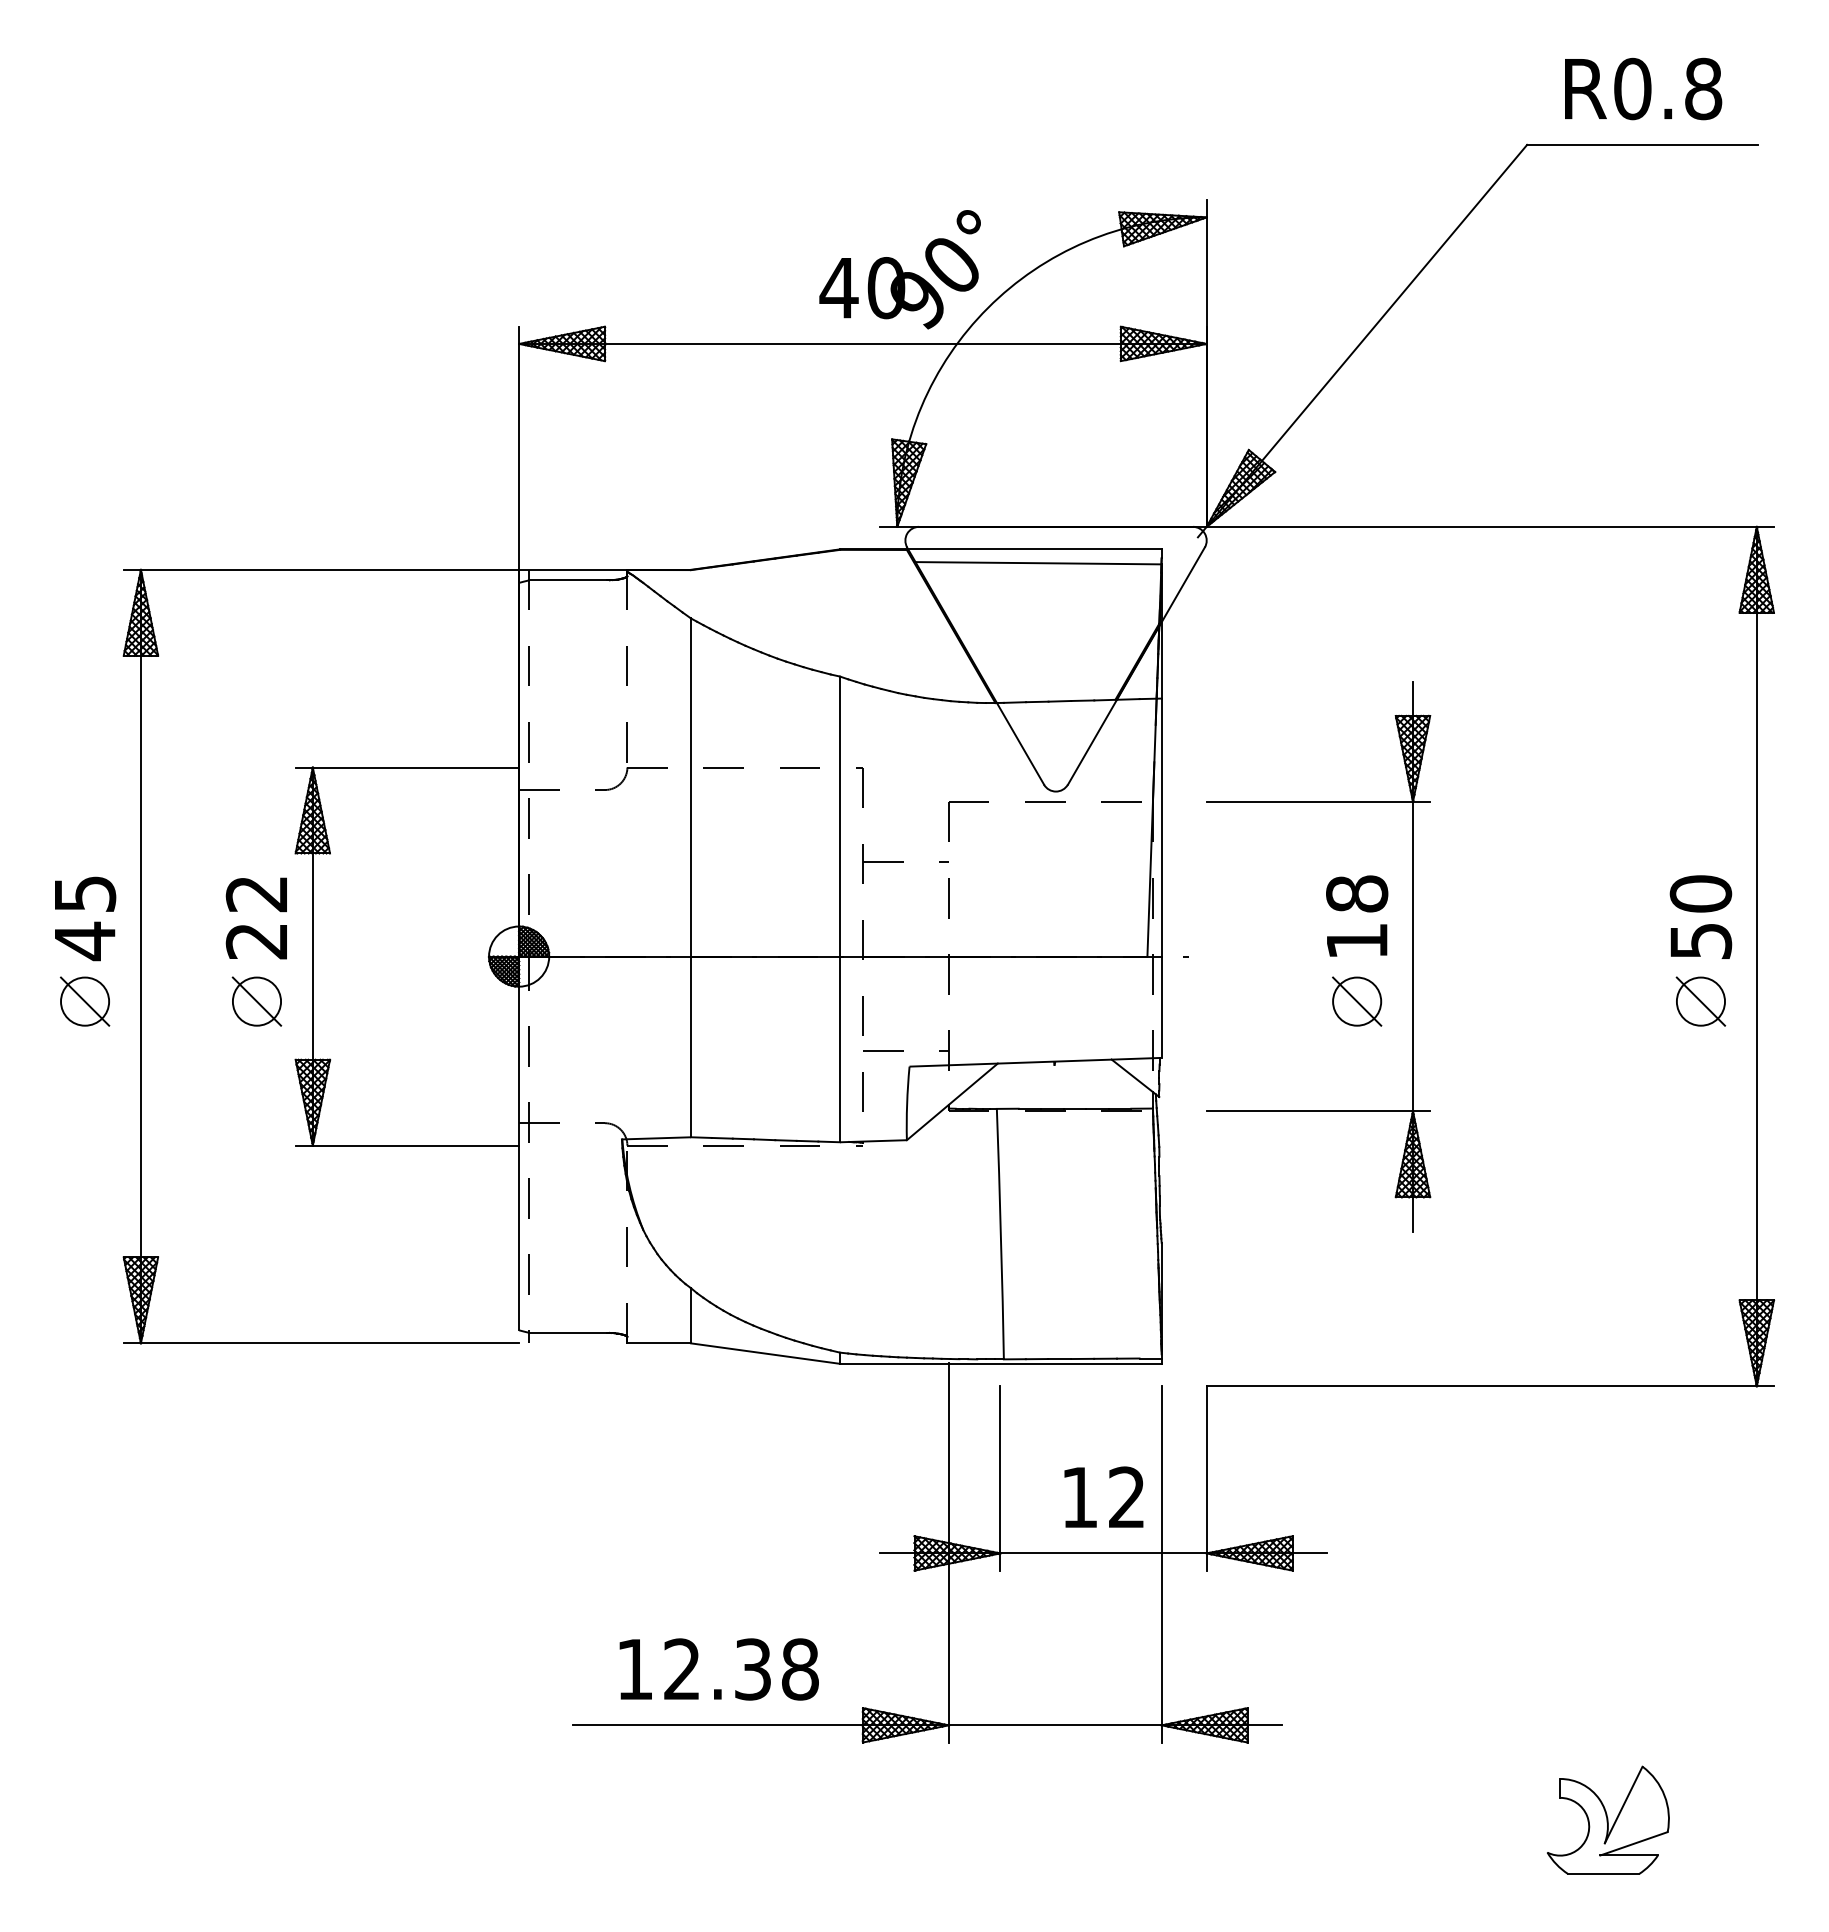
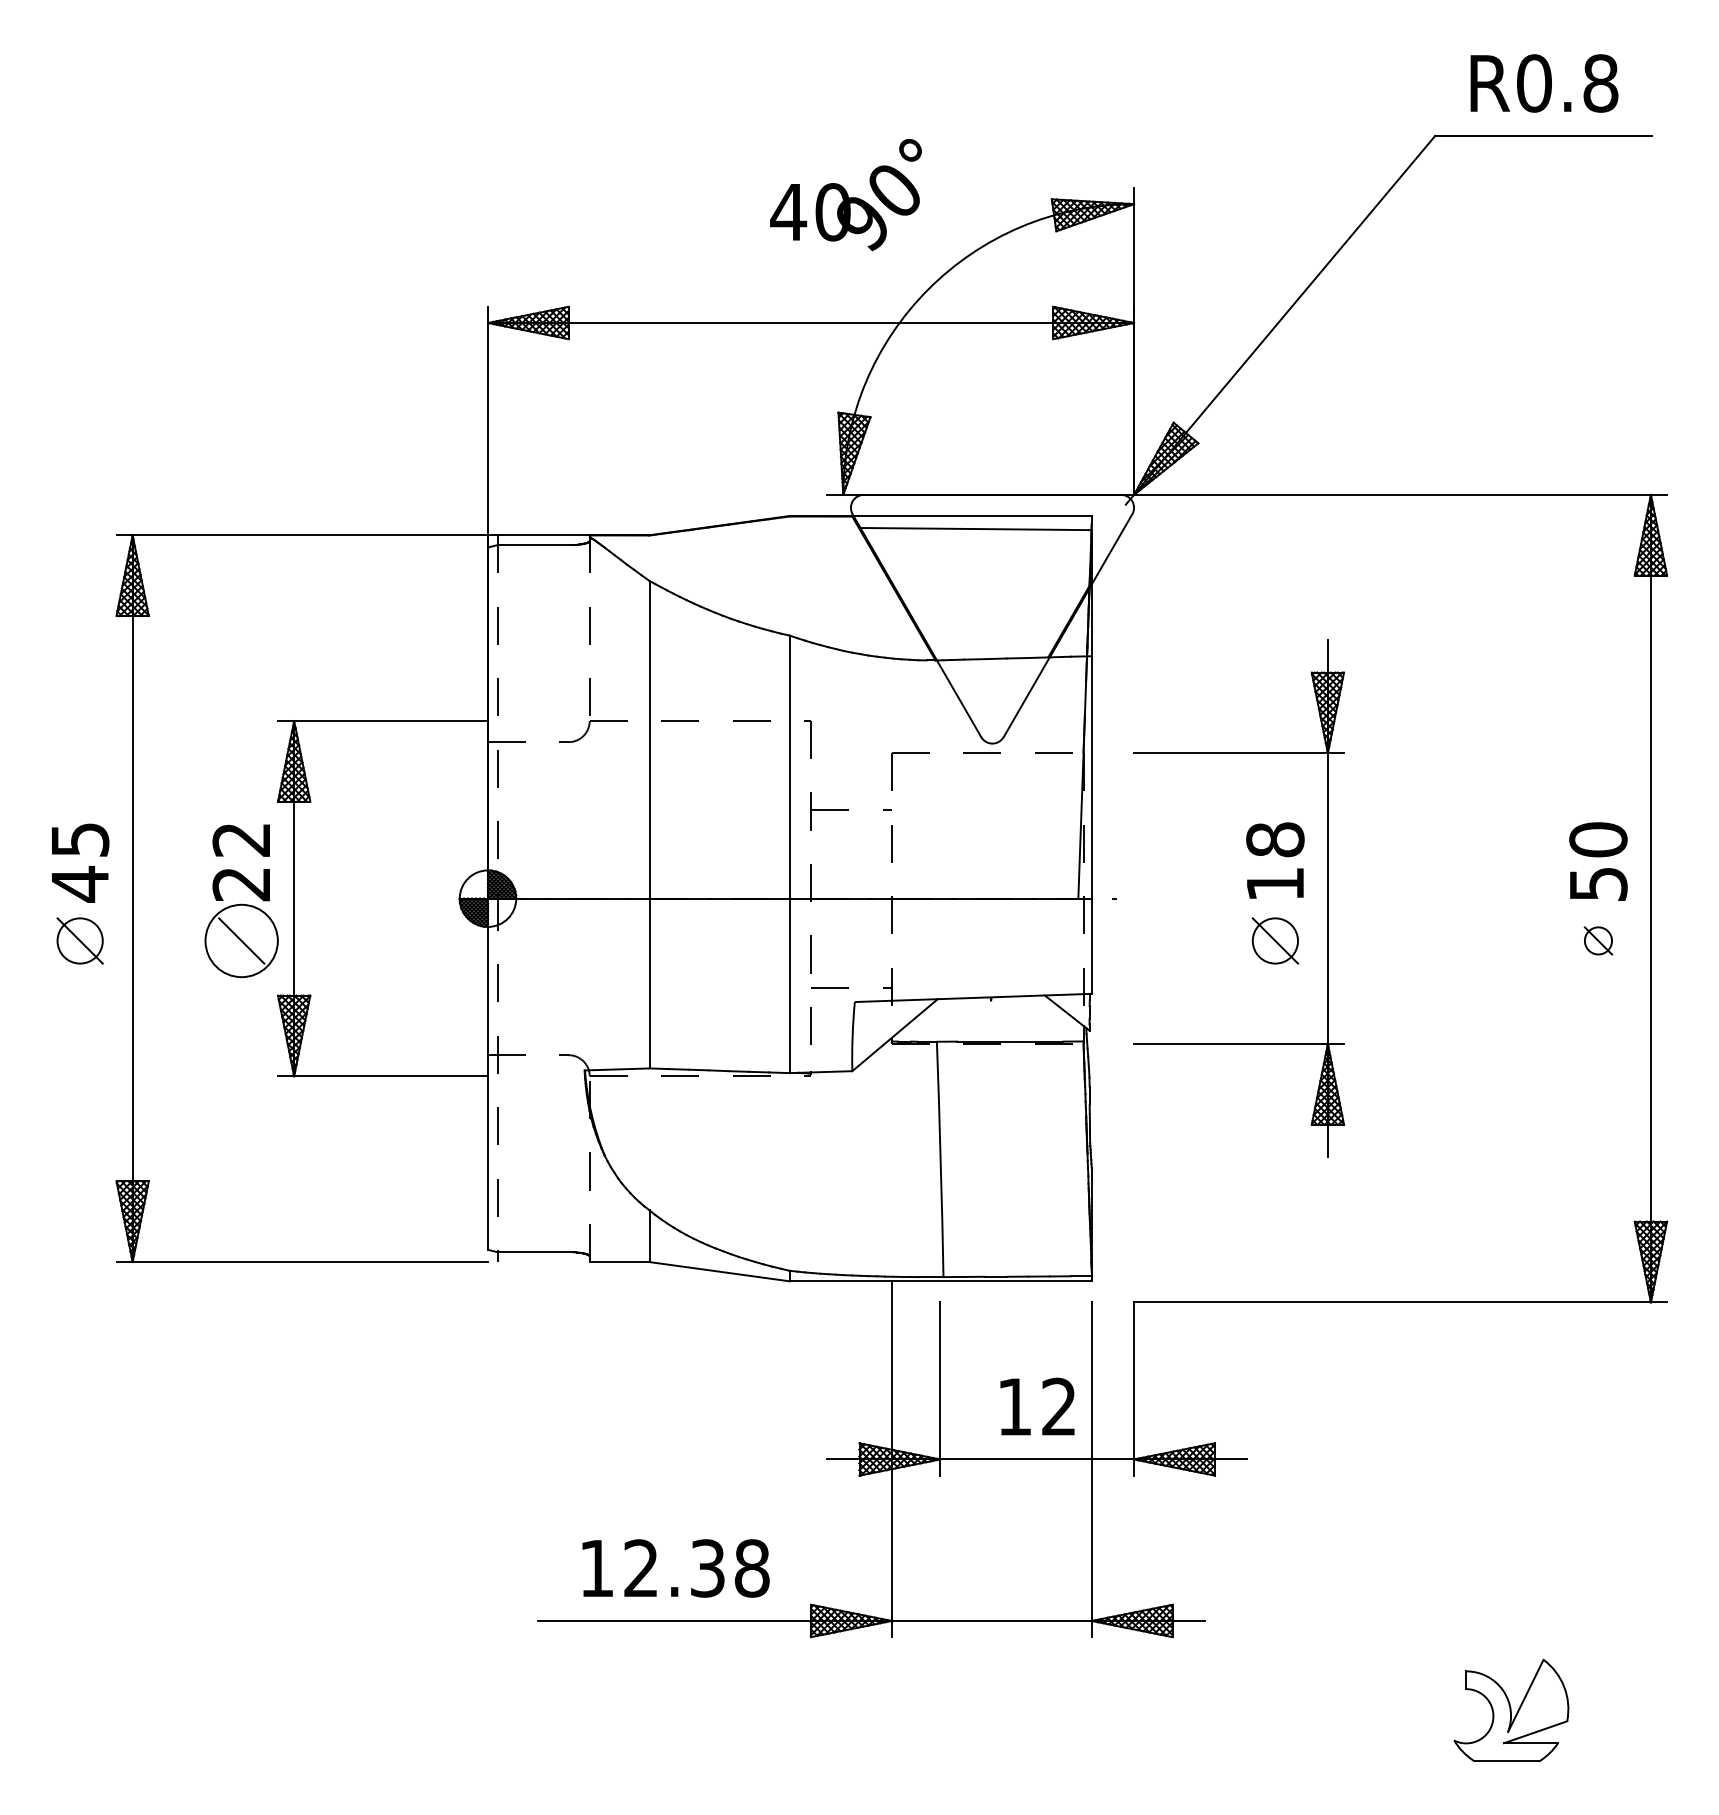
text: (899, 269) -> (845, 194), moved
circle: (256, 1001) -> (241, 940), size x1.6
part: (1700, 1001) -> (1598, 940), size x0.6

